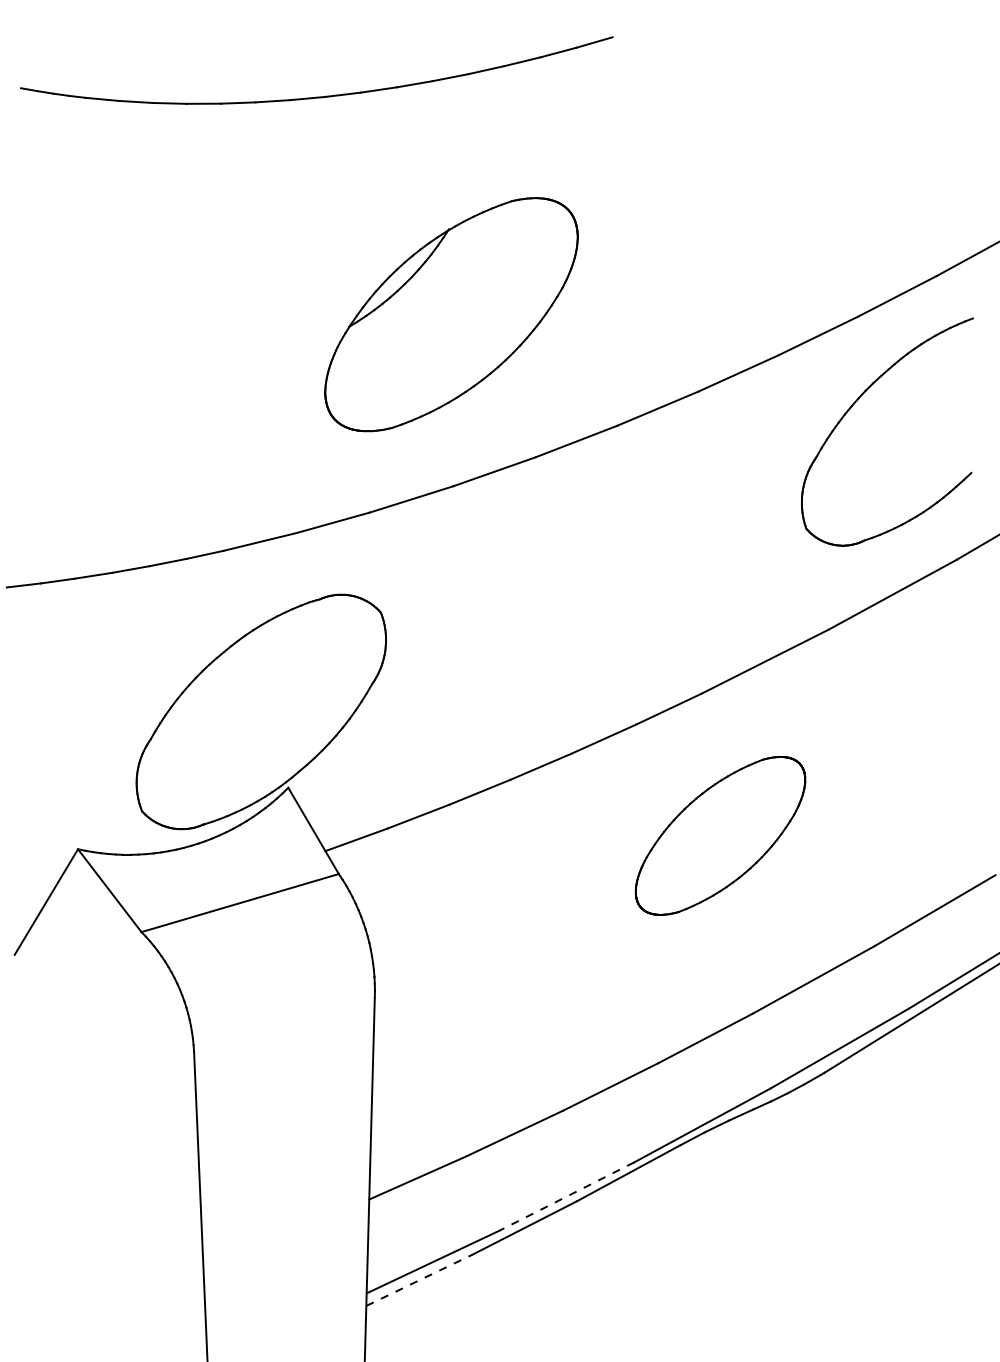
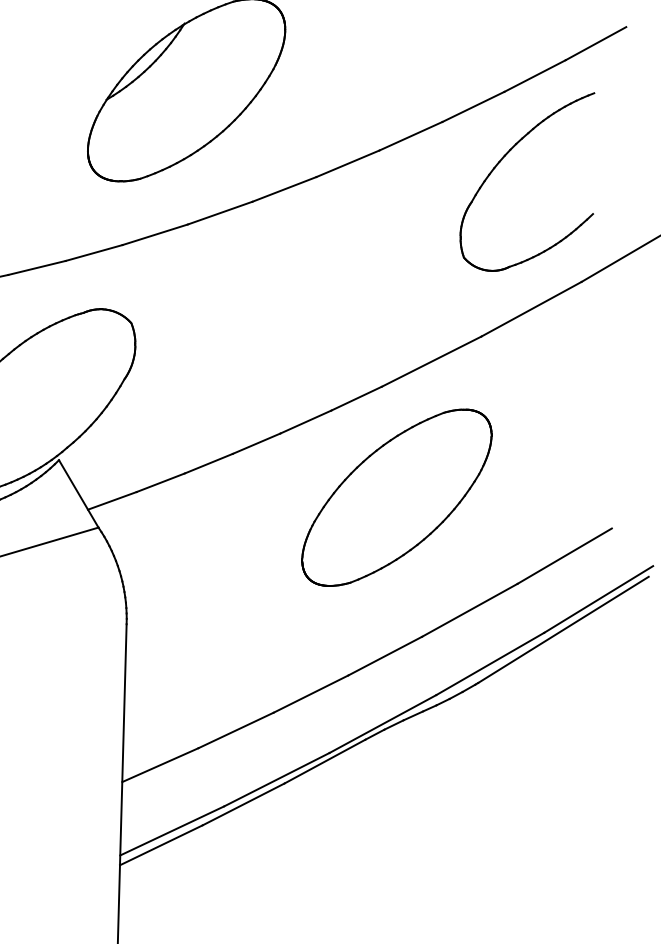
part: (720, 835) -> (396, 497), size x1.43
line: (566, 1196) -> (276, 779), dashed -> solid
line: (419, 1280) -> (161, 845), dashed -> solid

